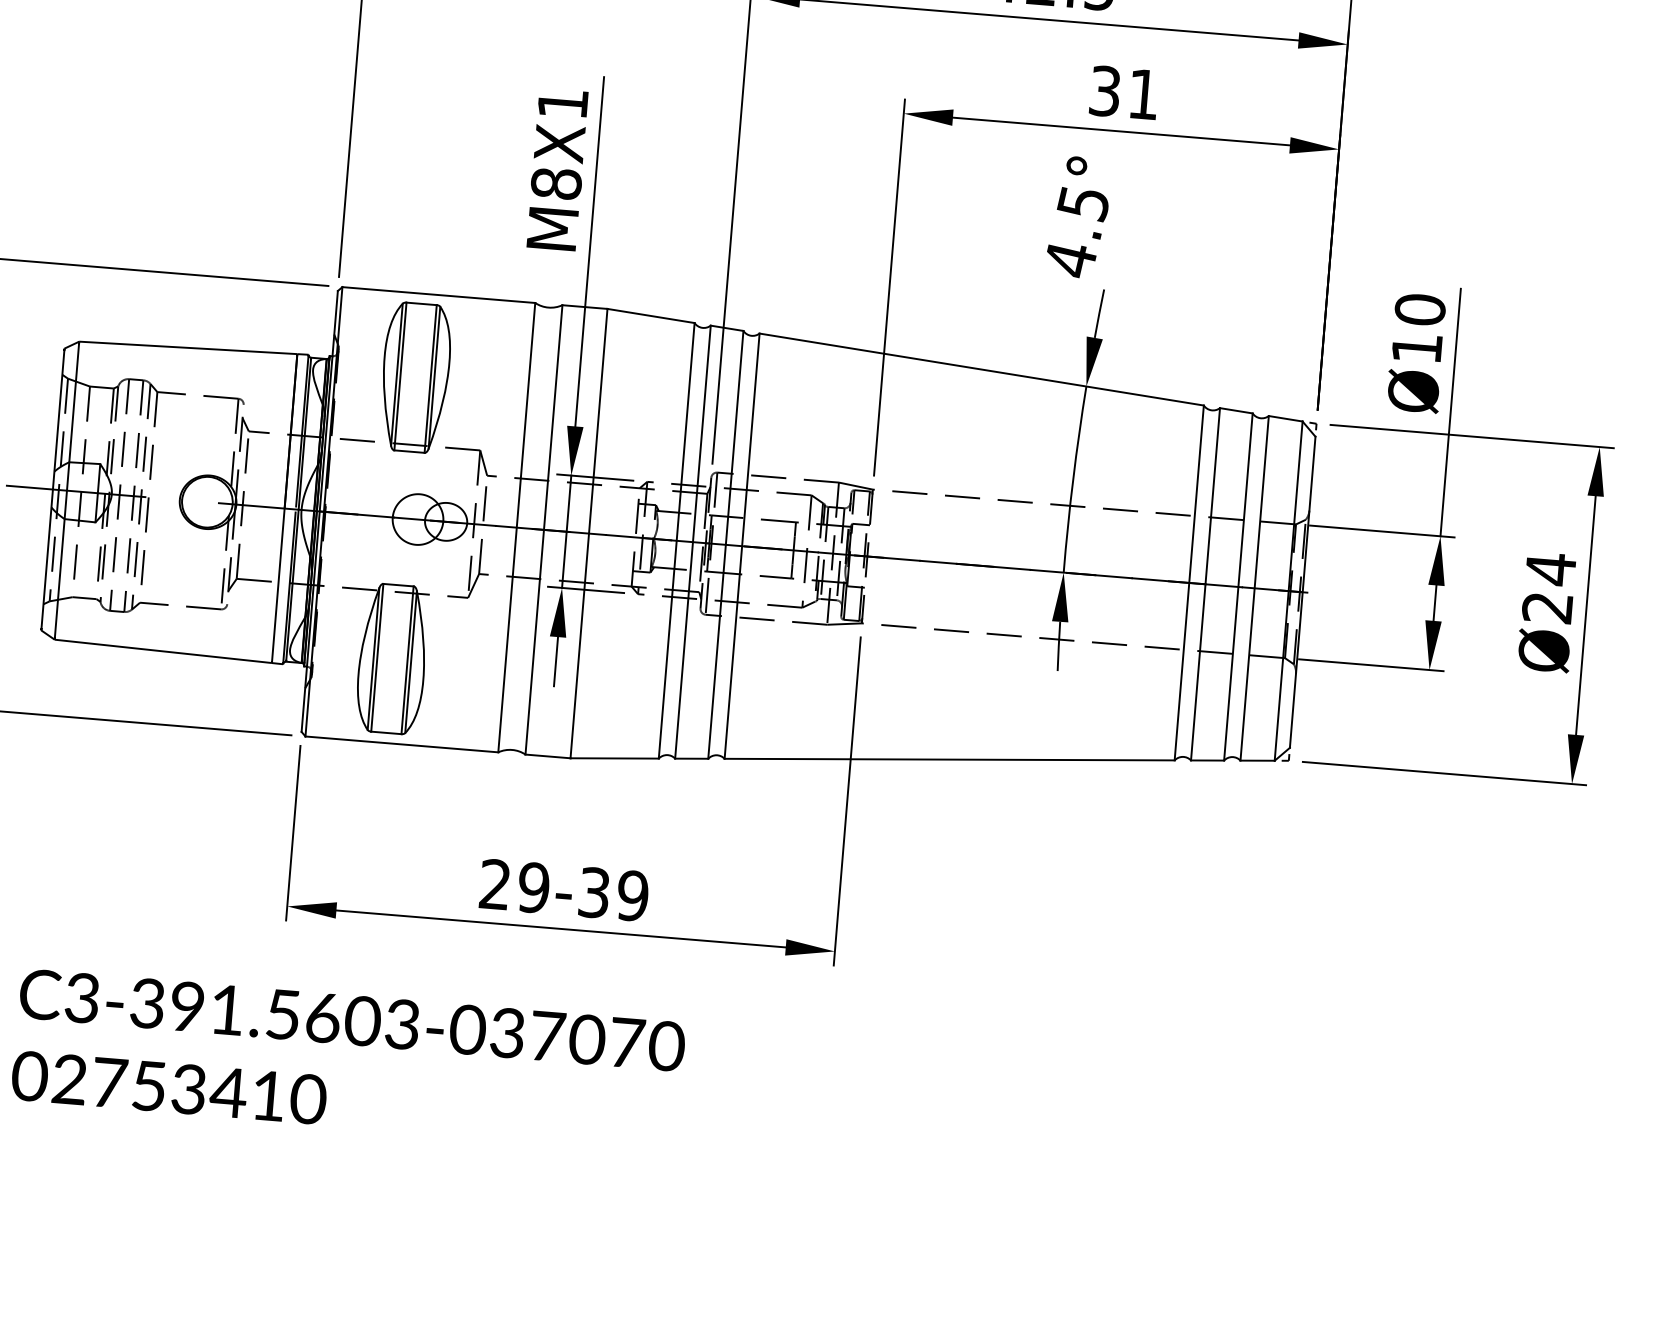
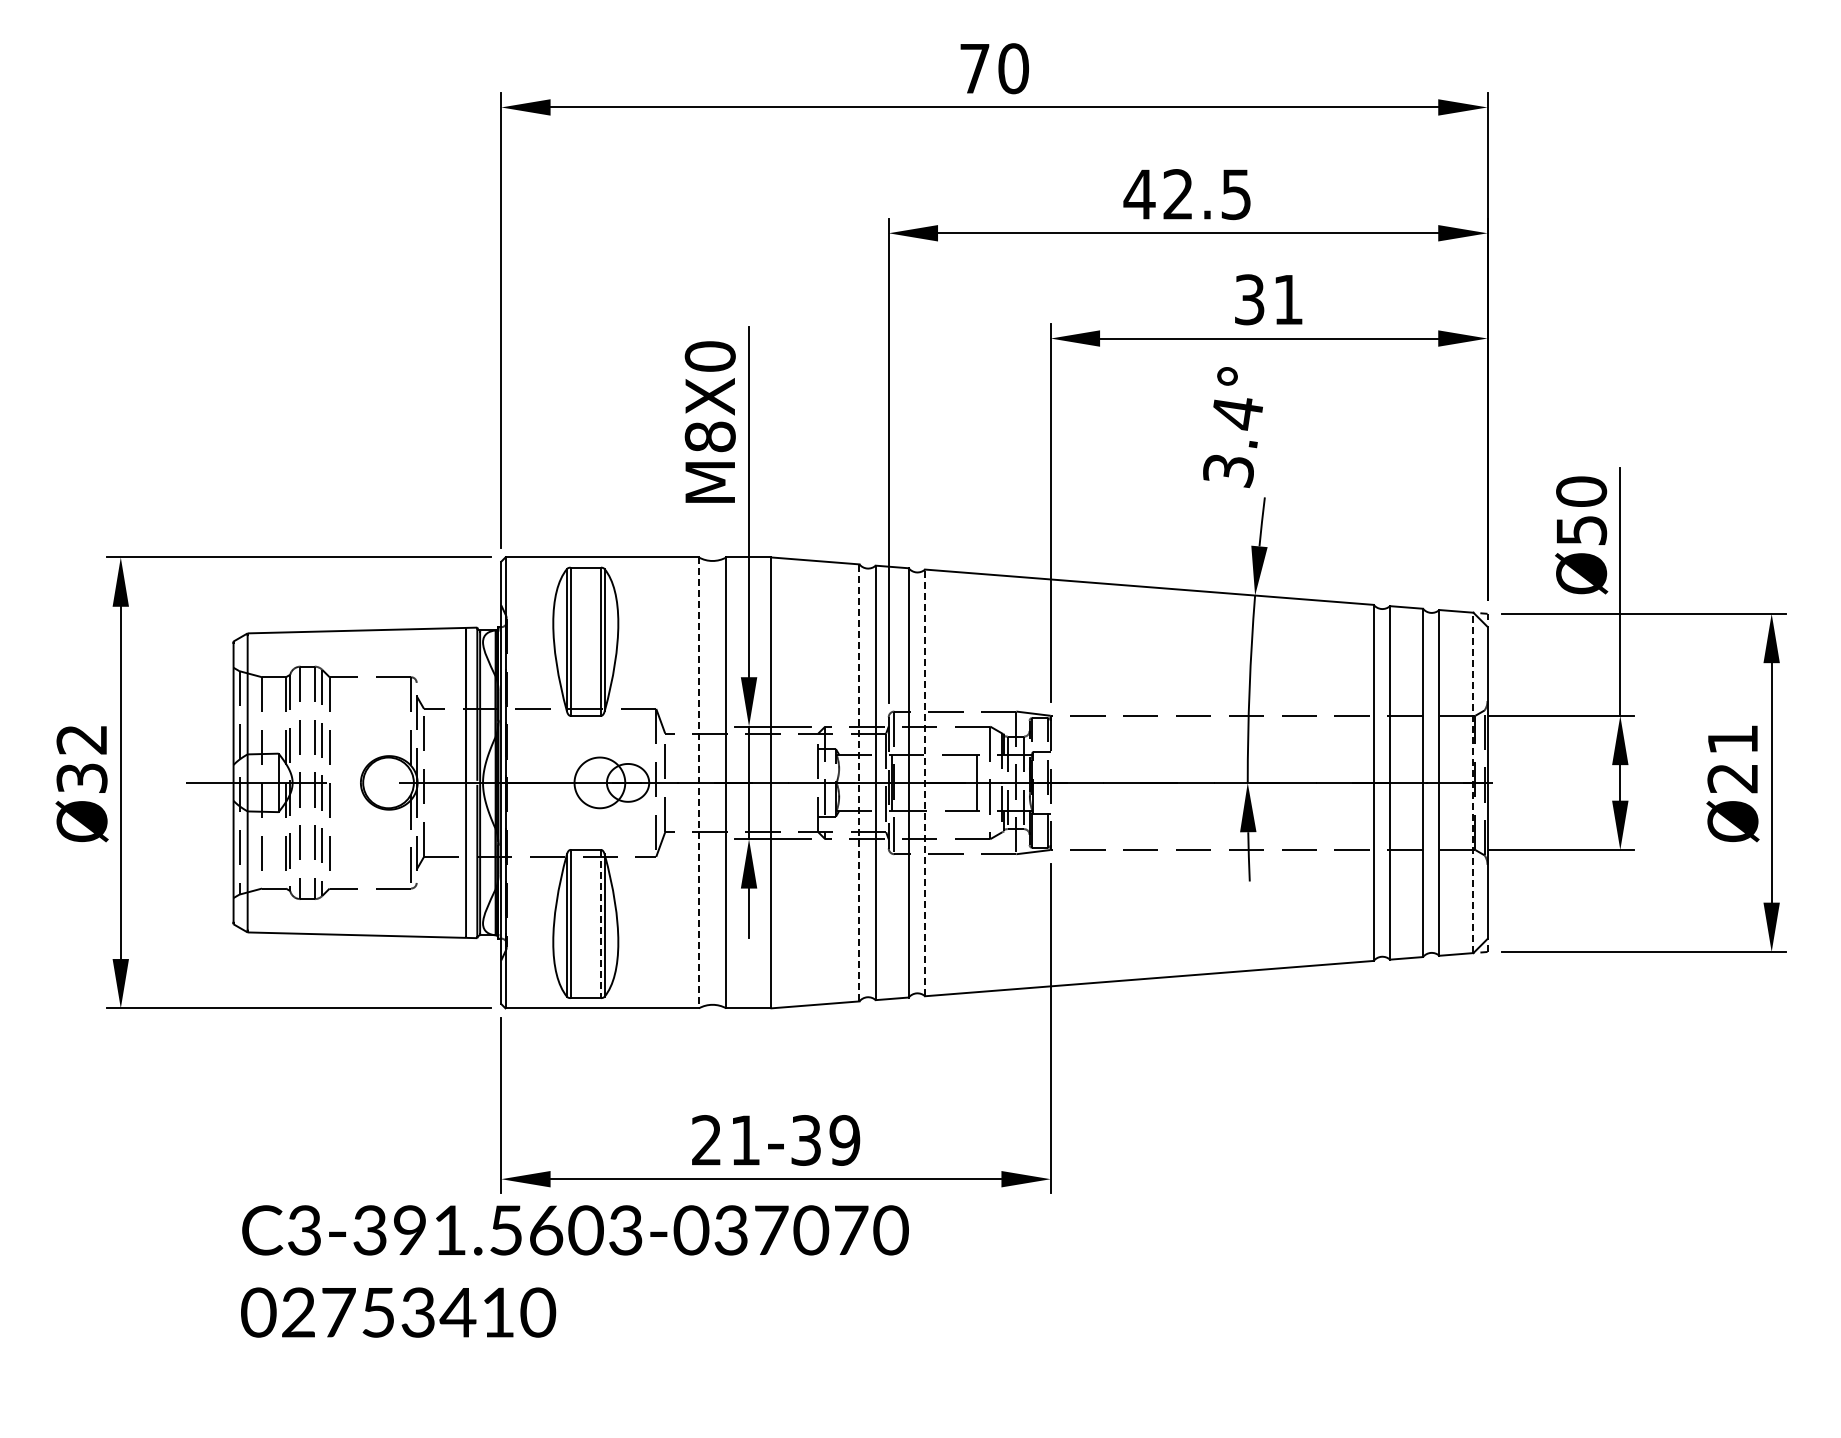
text: (562, 103) -> (709, 356), M8X1 -> M8X0
text: (1076, 233) -> (1232, 443), 4.5° -> 3.4°
text: (1418, 348) -> (1582, 530), Ø10 -> Ø50
line: (516, 528) -> (698, 783), solid -> dashed
line: (676, 540) -> (859, 782), solid -> dashed
line: (742, 545) -> (925, 782), solid -> dashed
text: (1550, 569) -> (1732, 739), Ø24 -> Ø21
line: (1288, 590) -> (1473, 782), solid -> dashed
line: (407, 660) -> (600, 924), solid -> dashed
text: (533, 887) -> (745, 1140), 29-39 -> 21-39
text: (348, 1061) -> (574, 1271), moved

